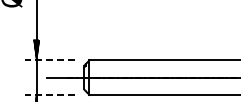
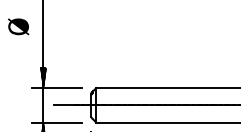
line: (49, 60) -> (56, 88), dashed -> solid
line: (49, 94) -> (56, 122), dashed -> solid

